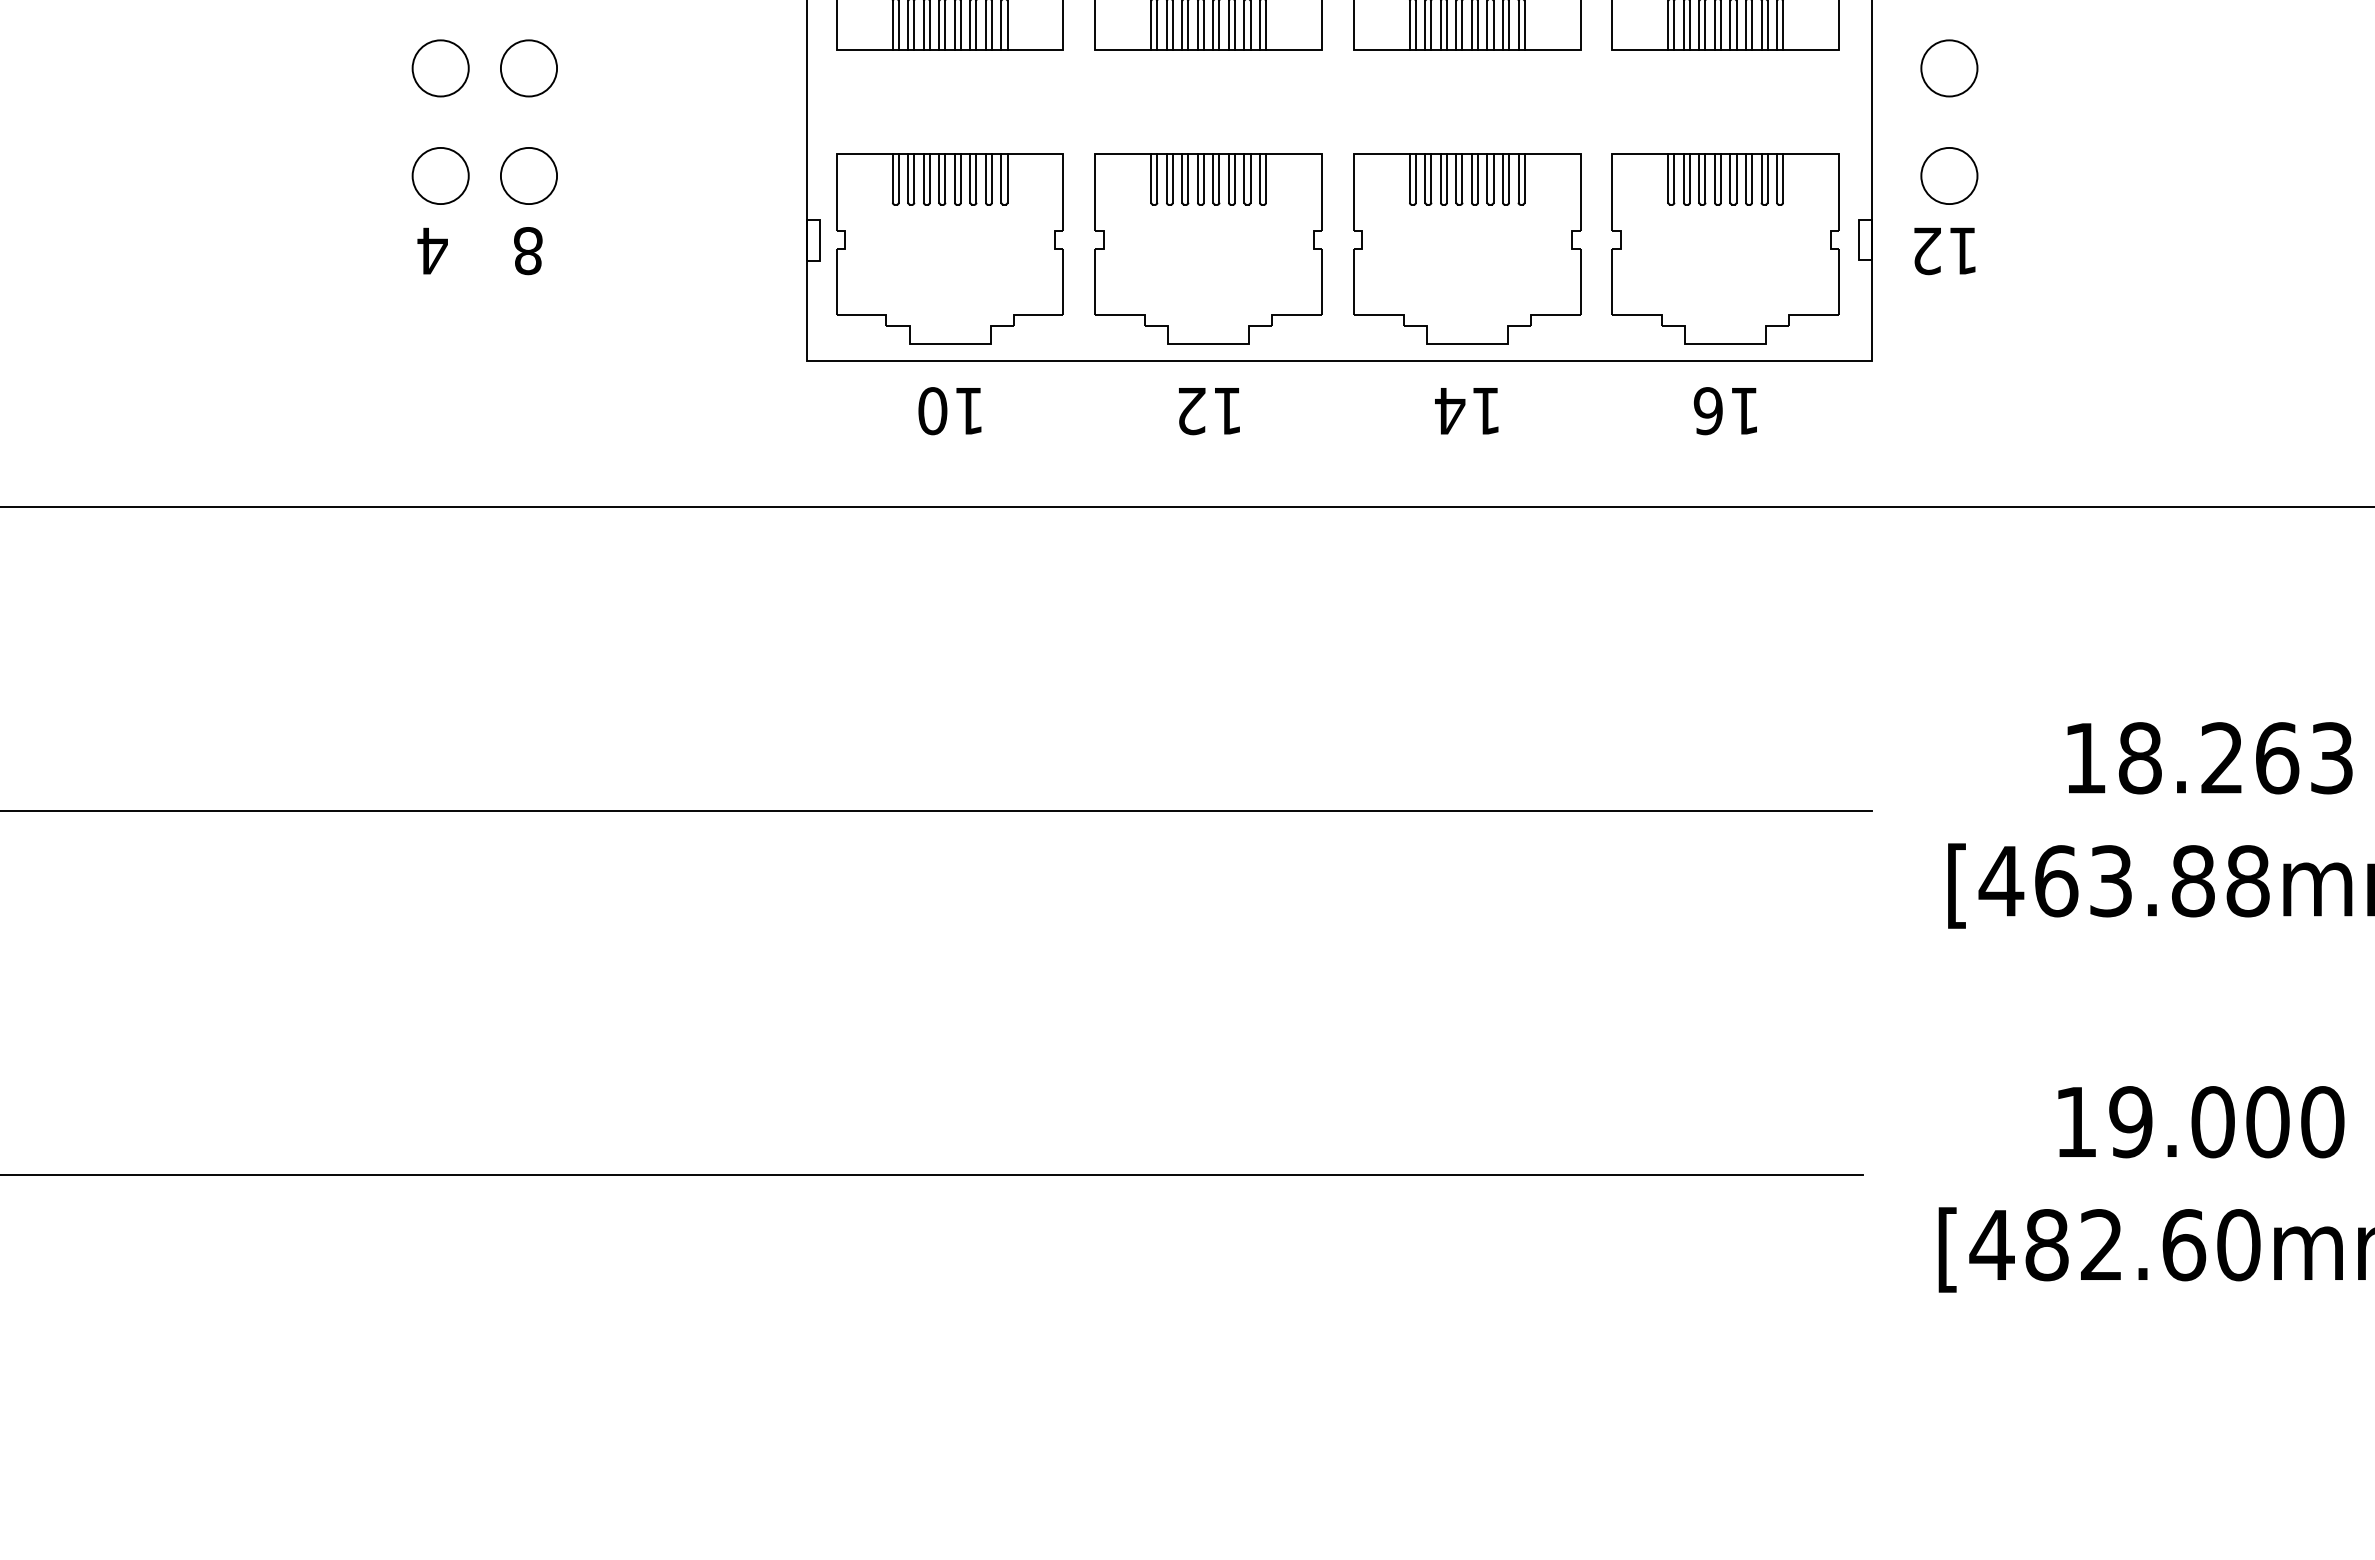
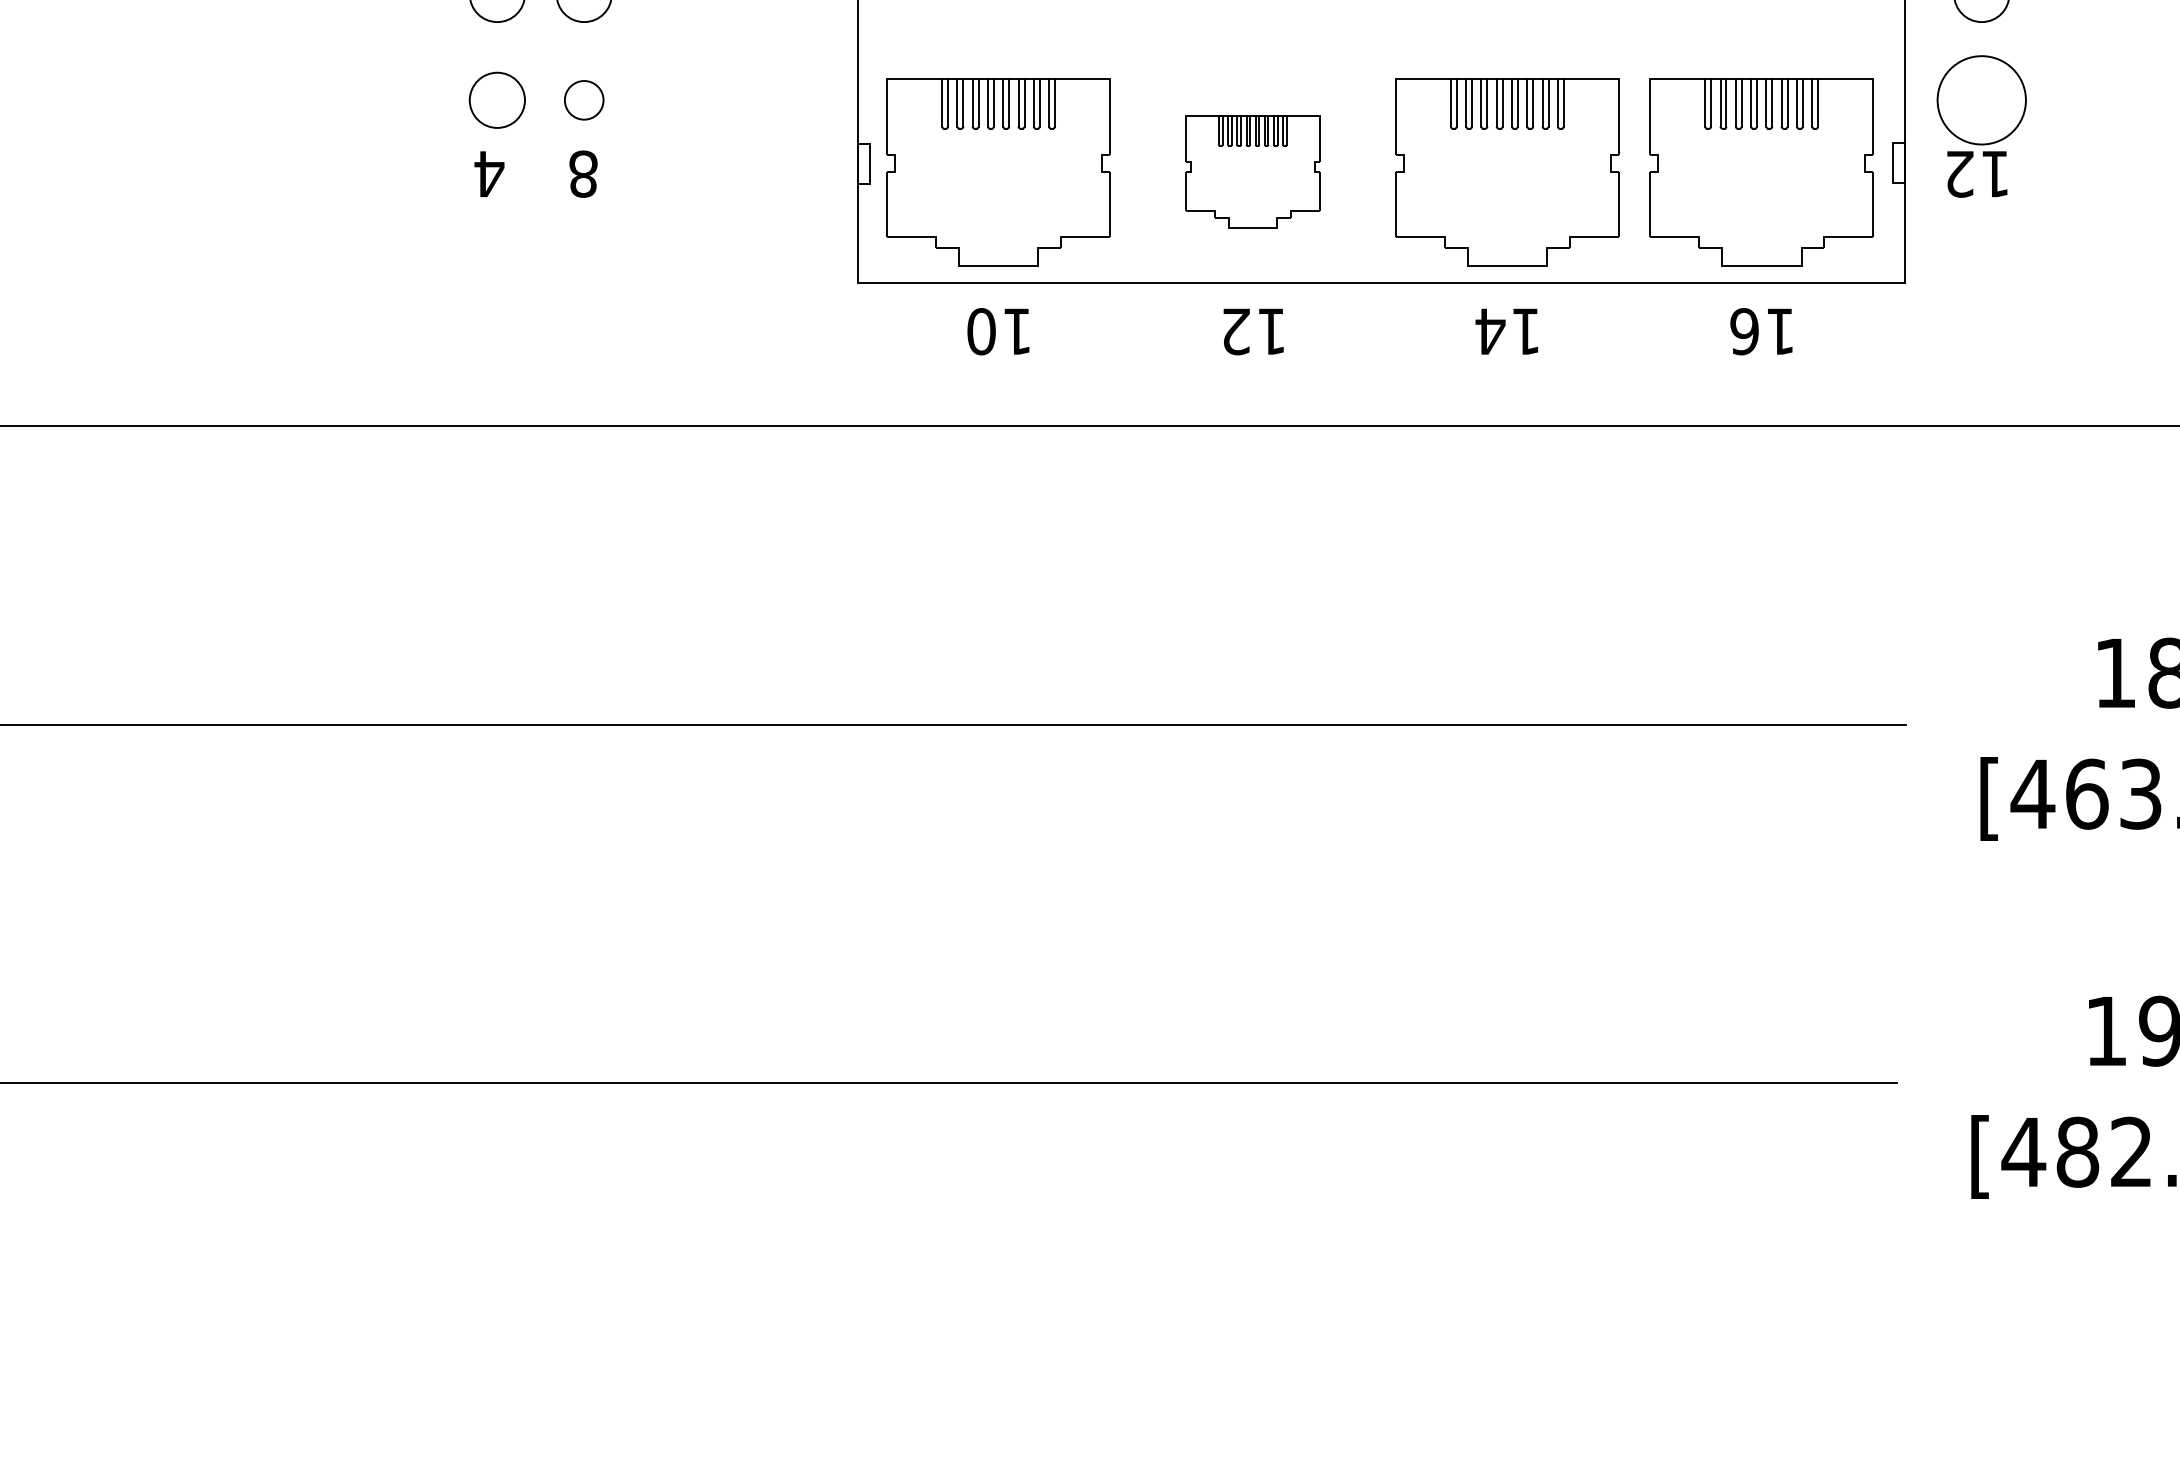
circle: (528, 175) -> (583, 99), size x0.7
circle: (1949, 175) -> (1981, 99), size x1.6
part: (1208, 248) -> (1252, 171), size x0.6

